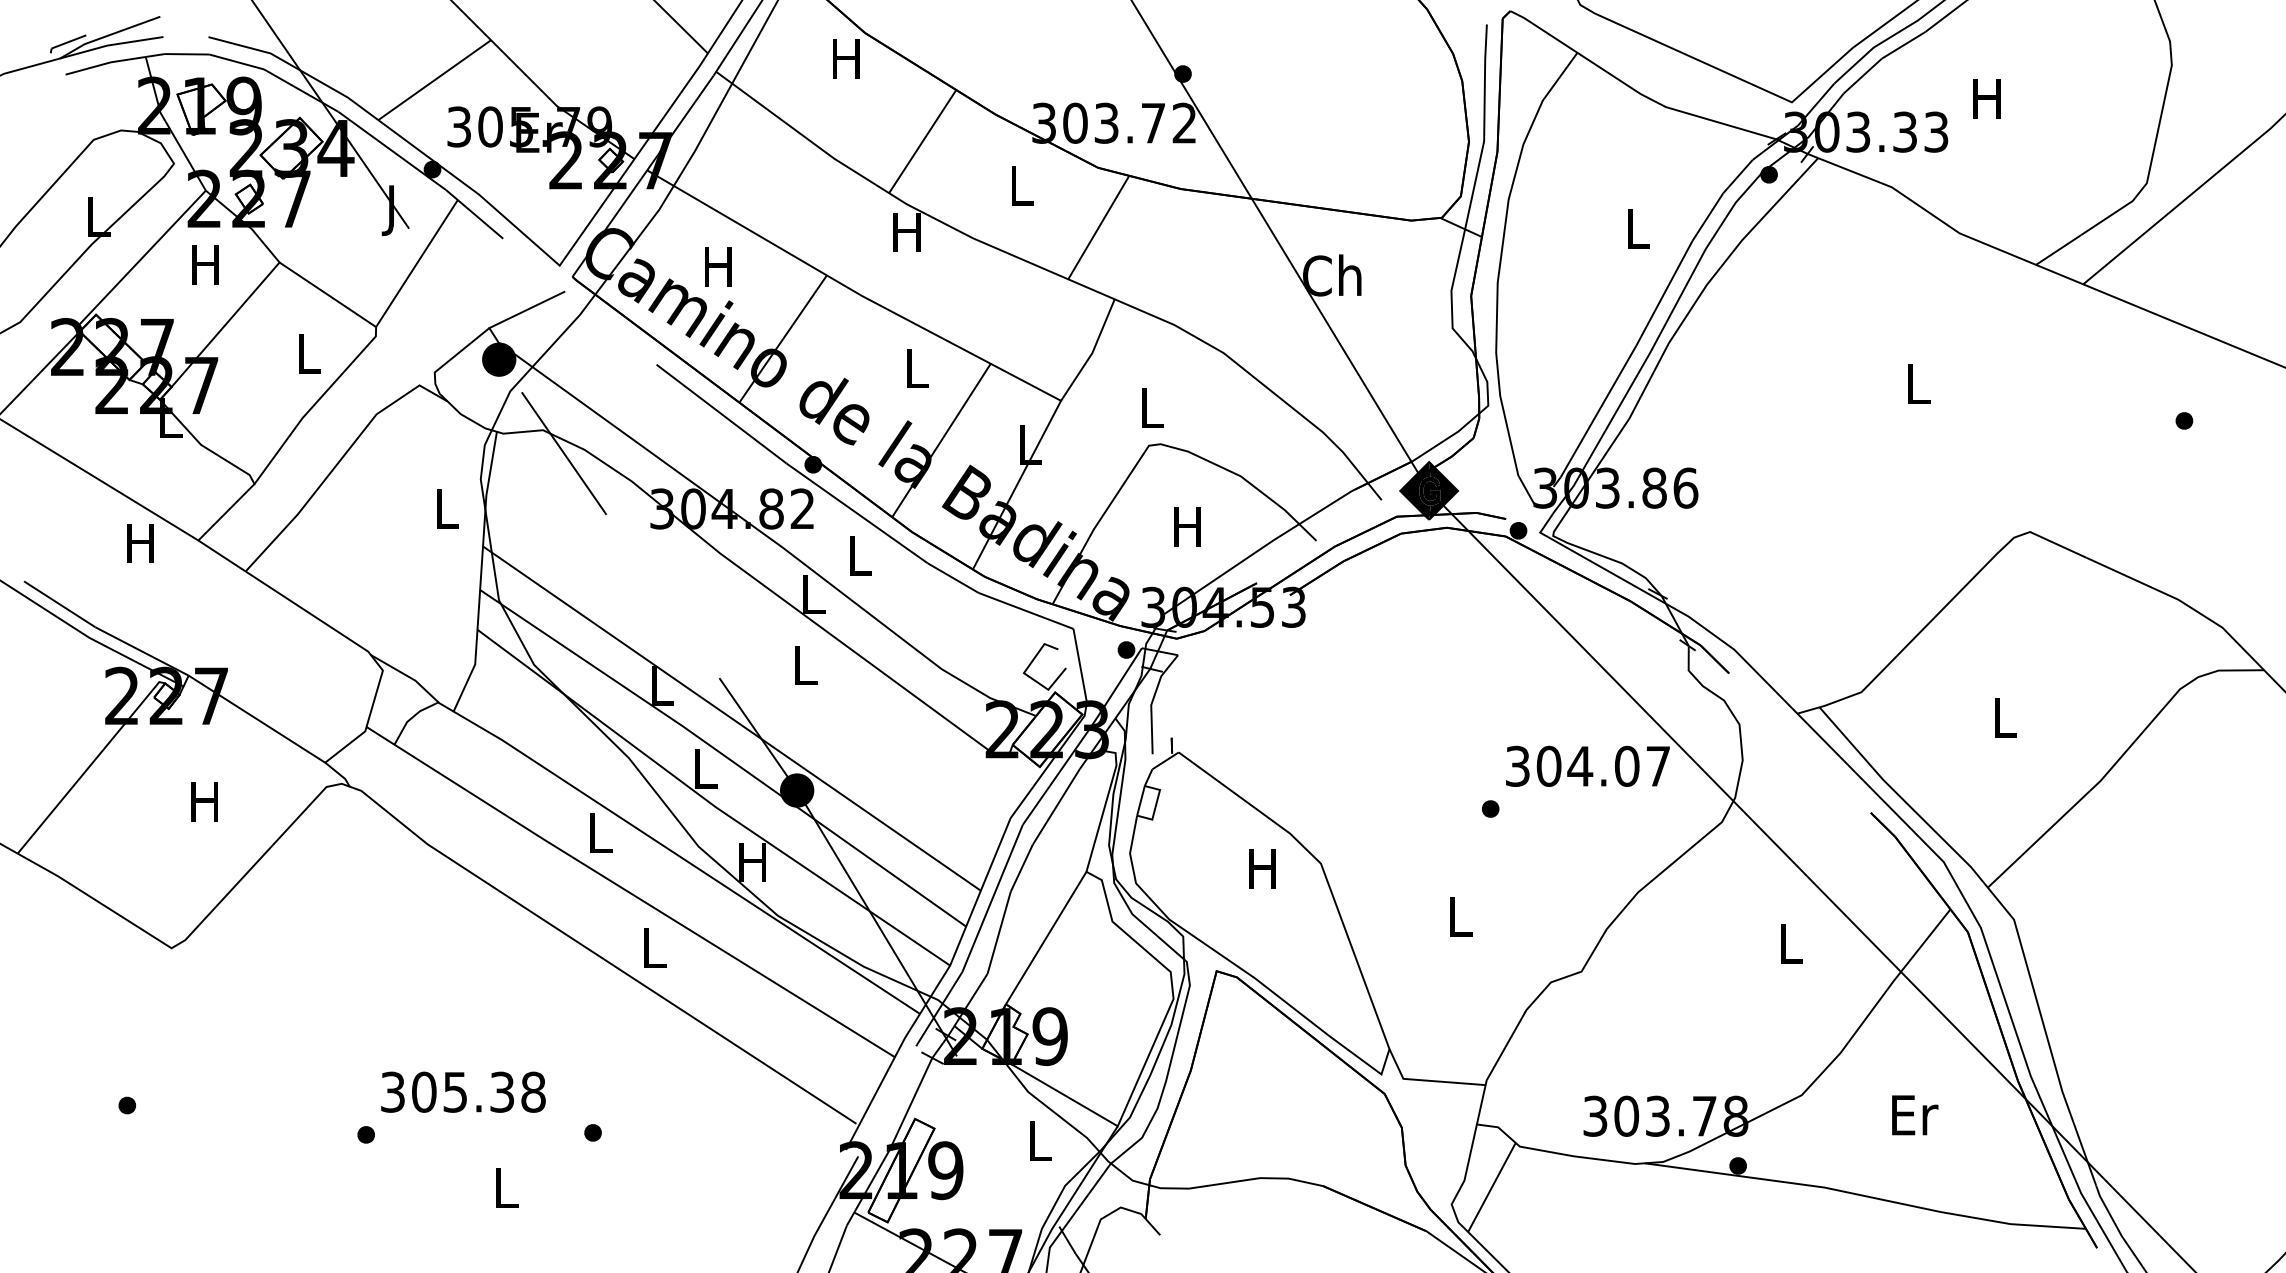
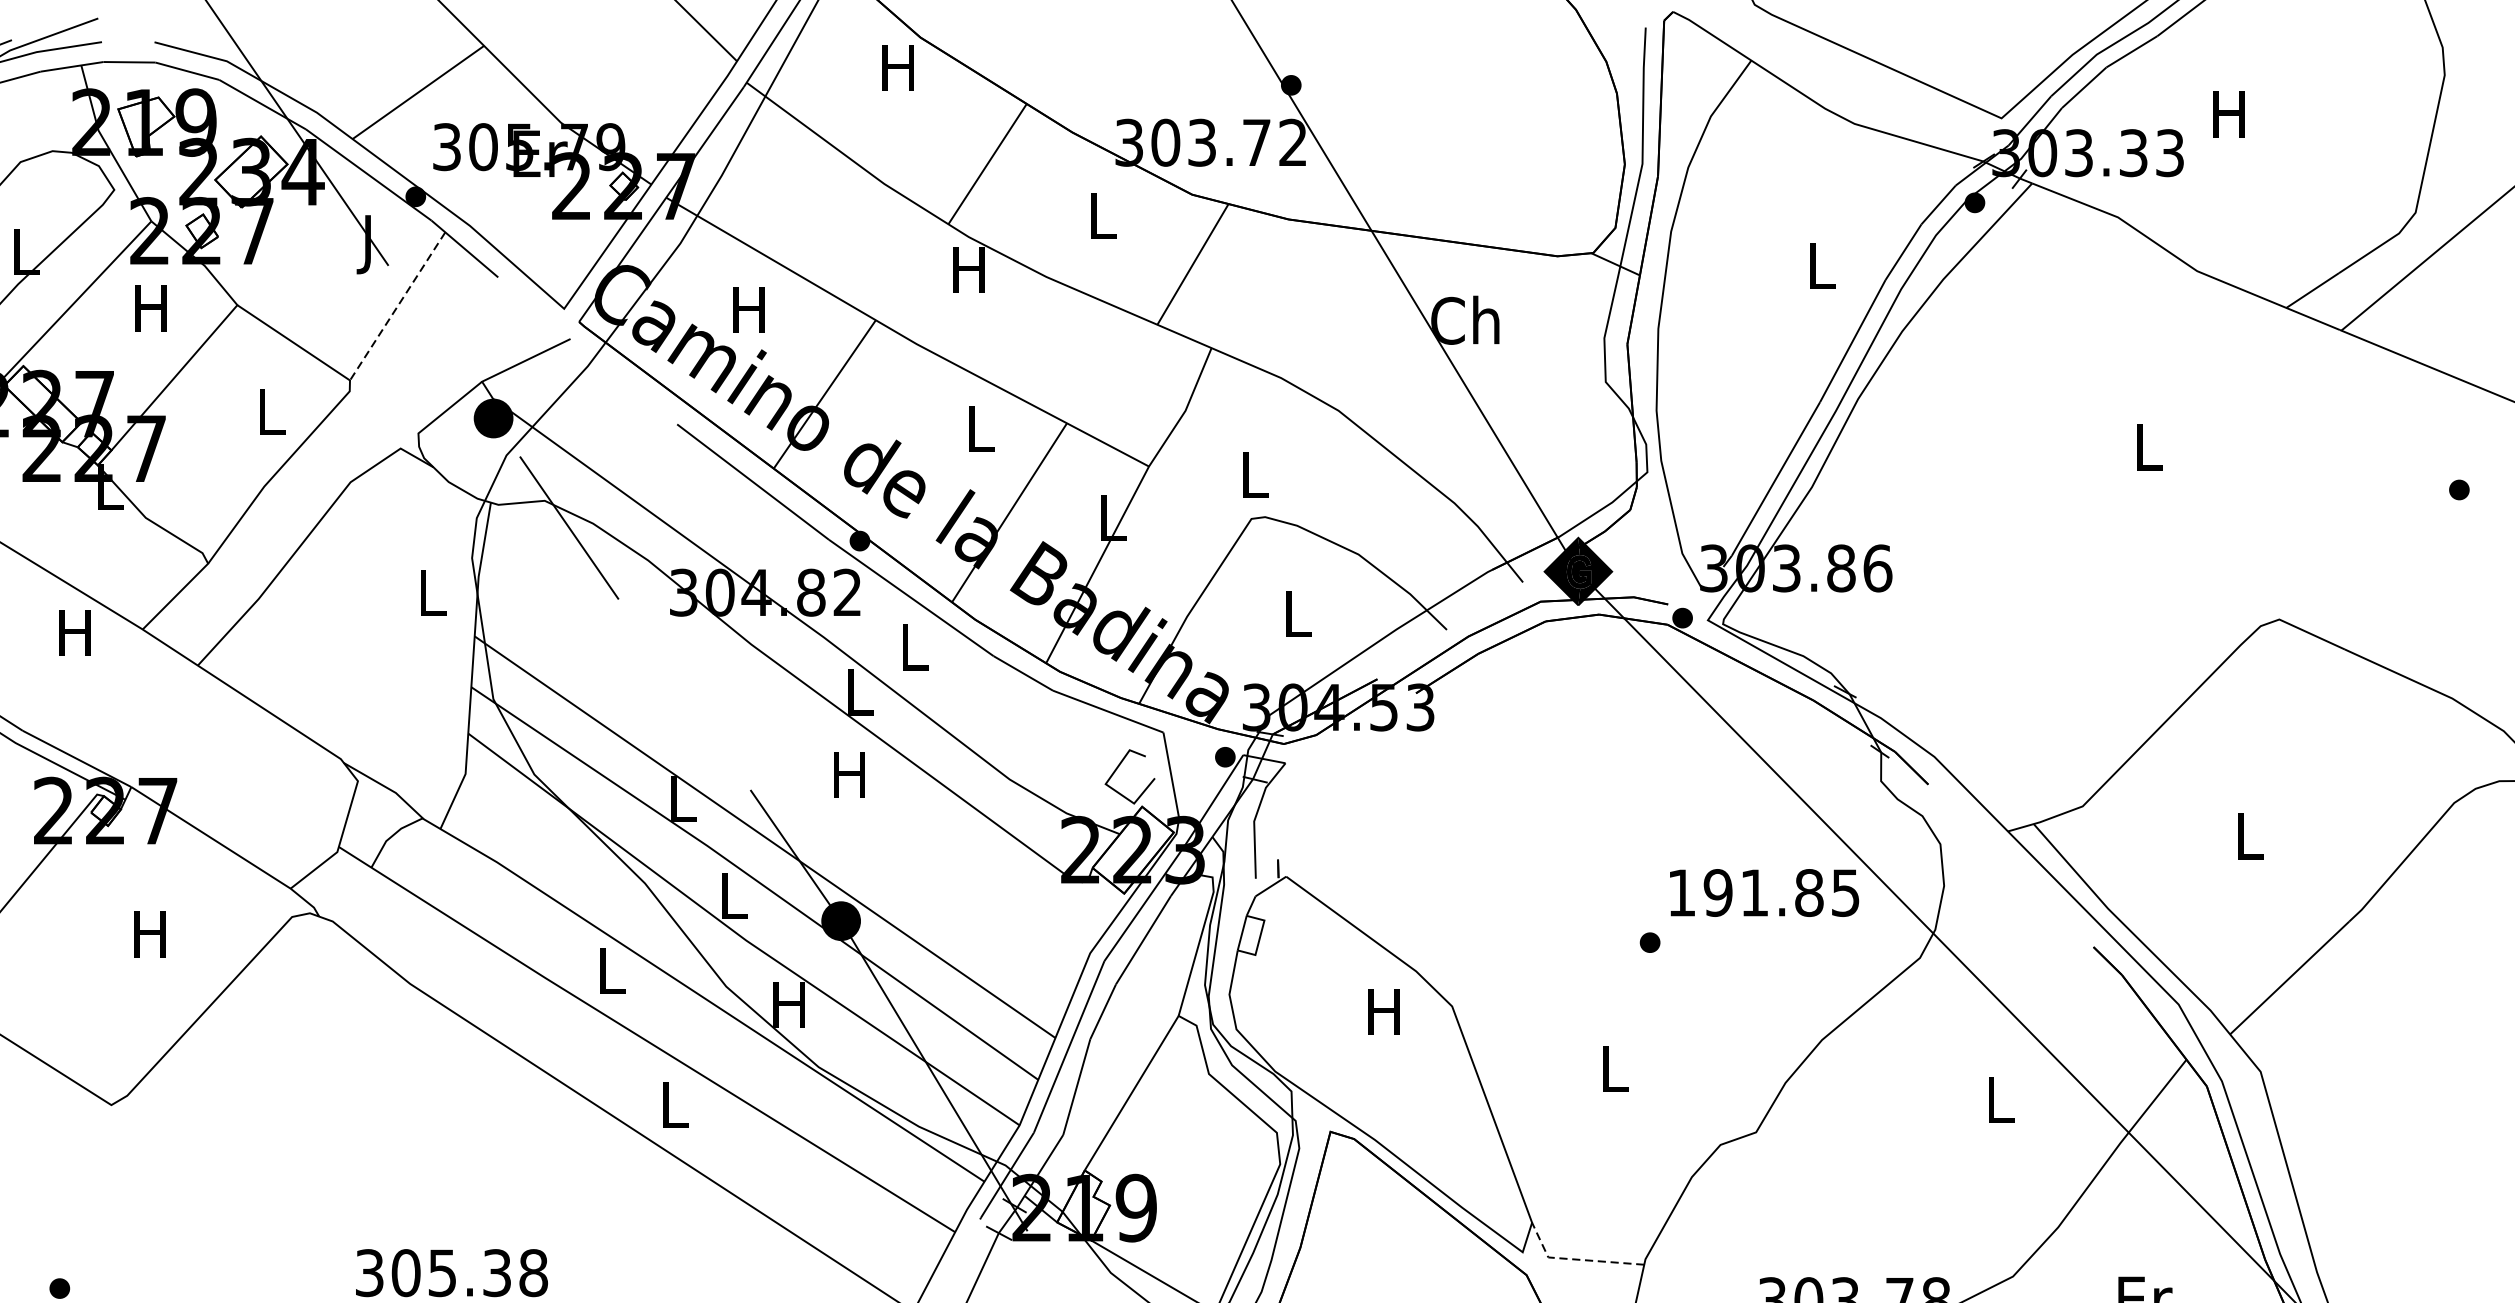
line: (416, 264) -> (397, 307), solid -> dashed
text: (1187, 526) -> (1296, 613), H -> L
text: (804, 665) -> (849, 775), L -> H
text: (1587, 765) -> (1763, 891), 304.07 -> 191.85
line: (1427, 1080) -> (1576, 1259), solid -> dashed

